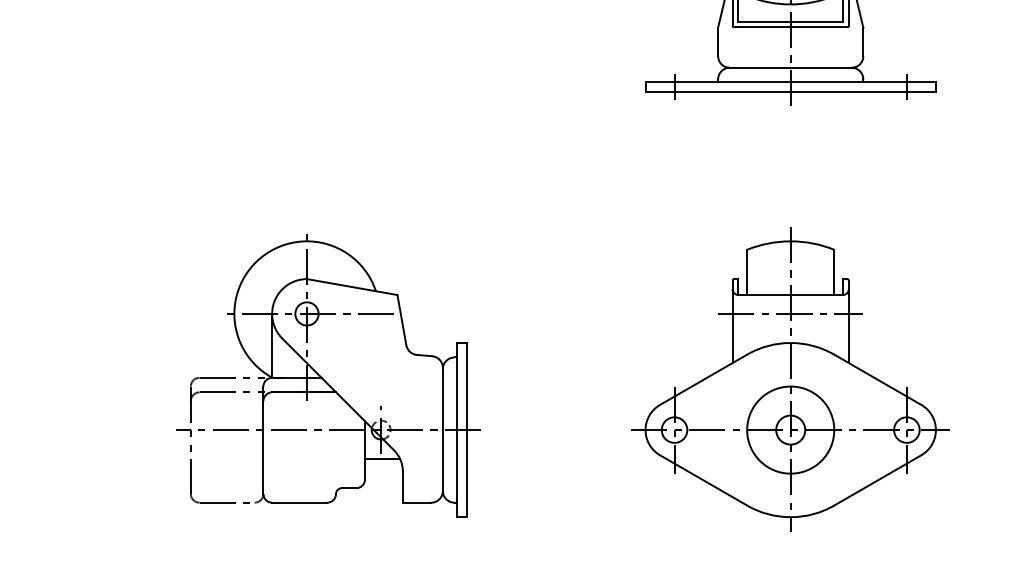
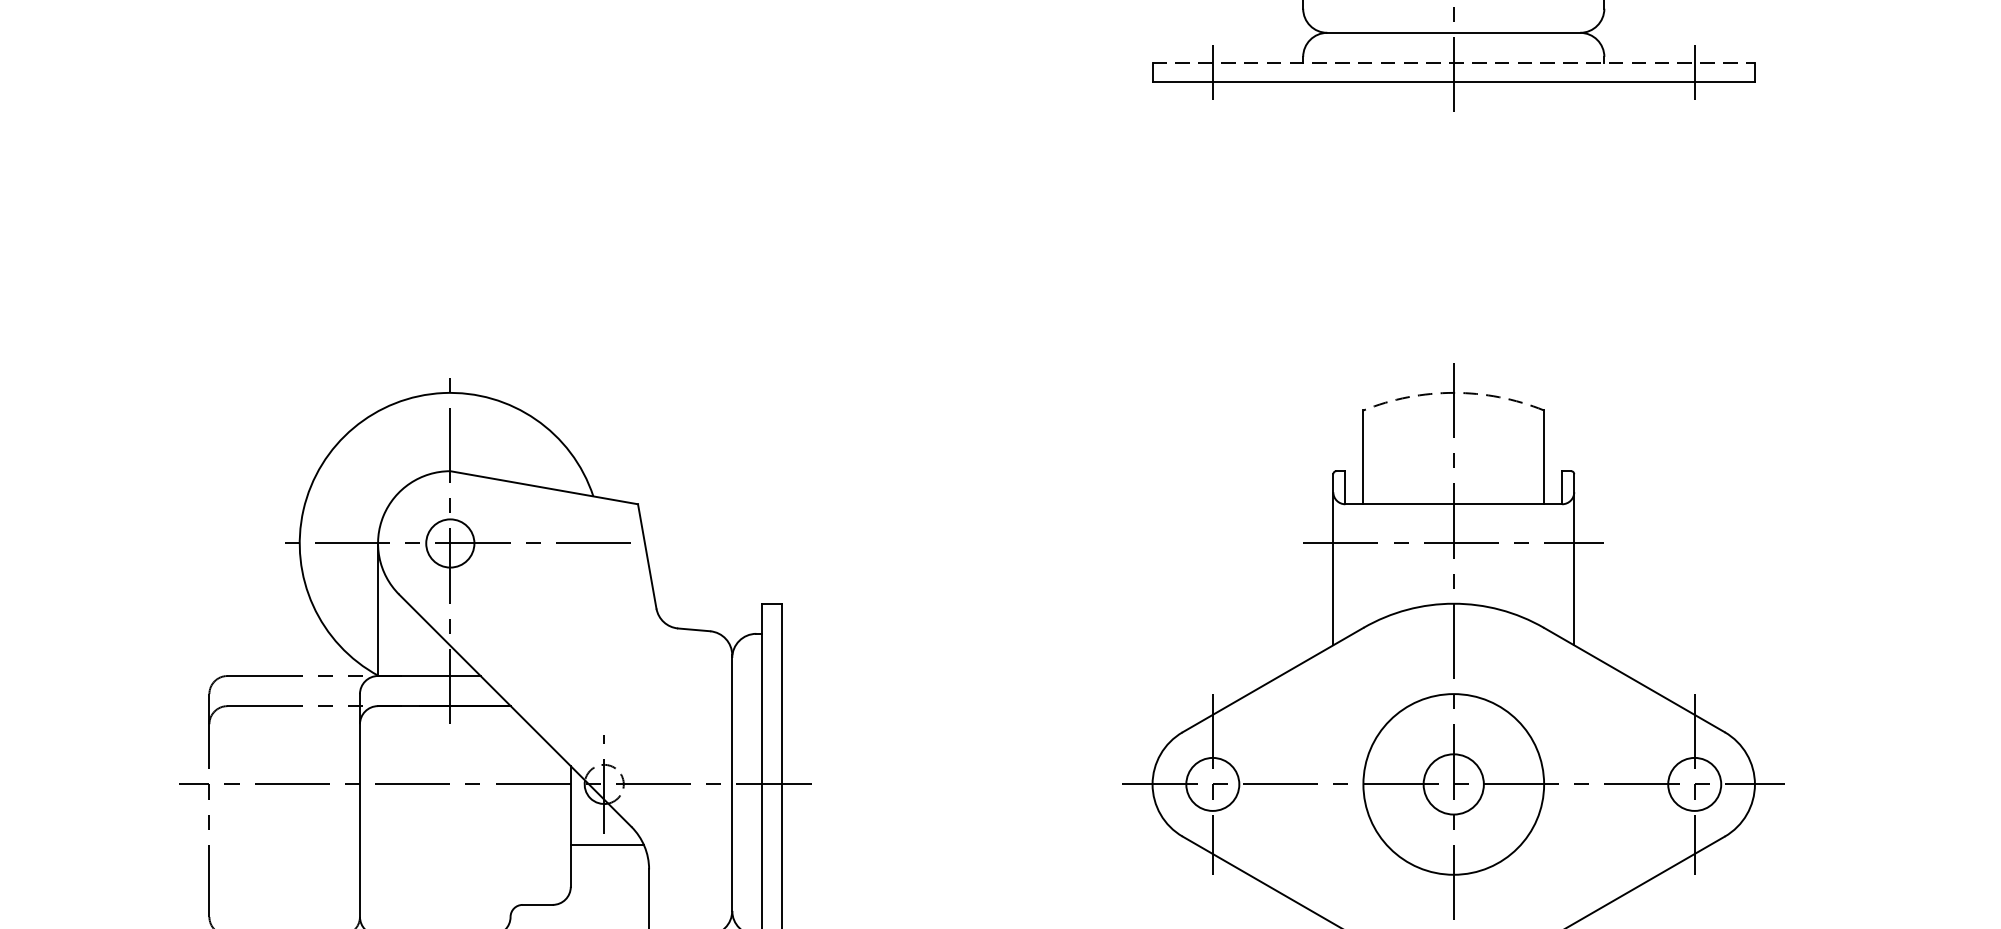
line: (791, 82) -> (1455, 63), solid -> dashed
arc: (790, 241) -> (1453, 393), solid -> dashed

